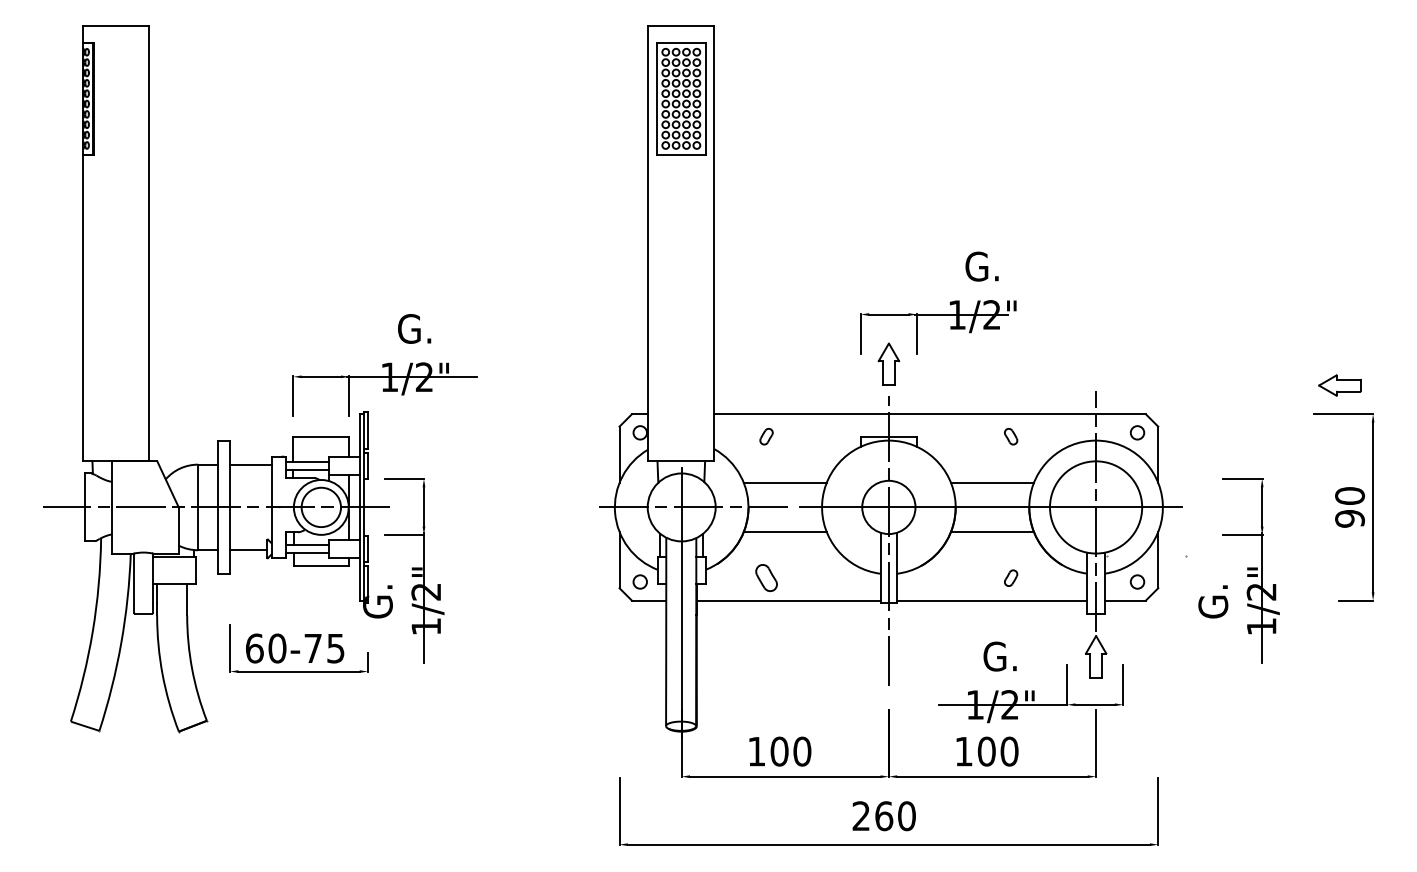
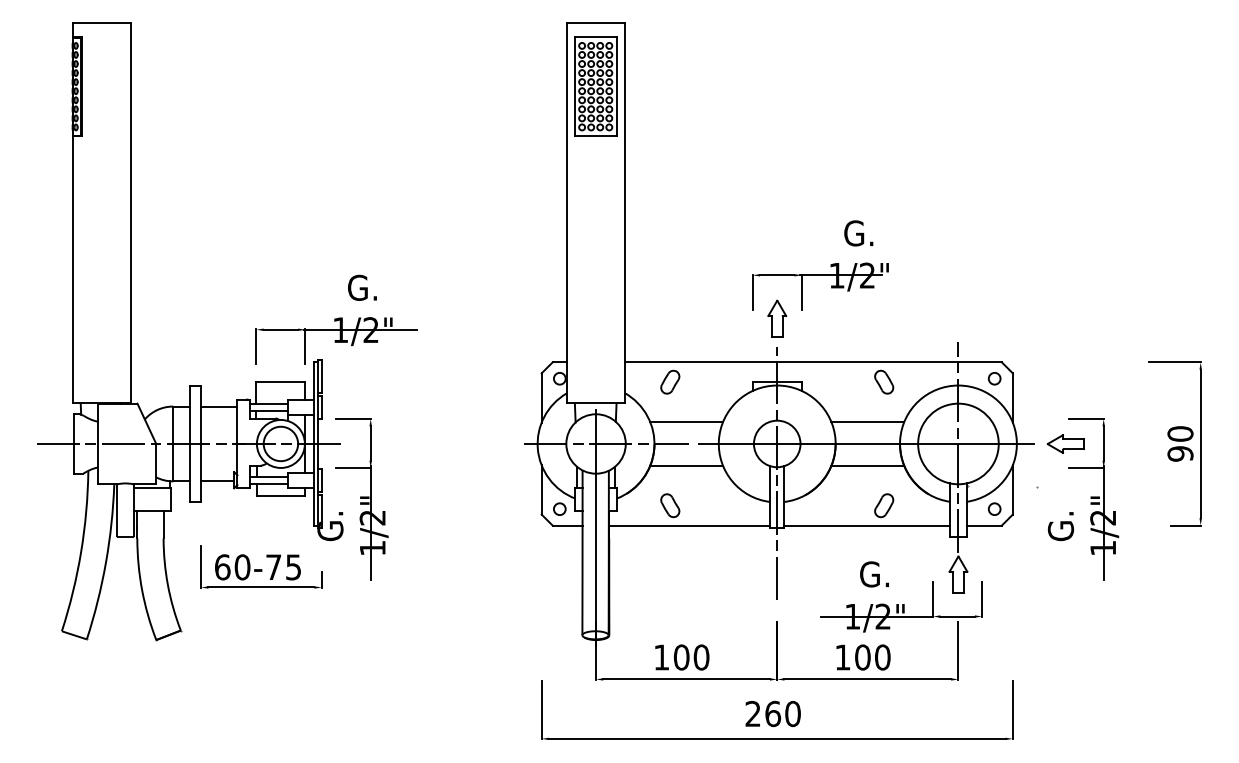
part: (1339, 385) -> (1065, 444), moved
part: (766, 436) -> (670, 381), size x1.67
part: (1010, 436) -> (883, 381), size x1.67
part: (1010, 578) -> (883, 506), size x1.67

